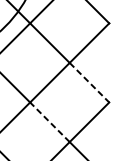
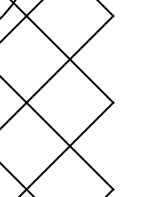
line: (89, 83) -> (91, 81), dashed -> solid
line: (50, 122) -> (48, 124), dashed -> solid

